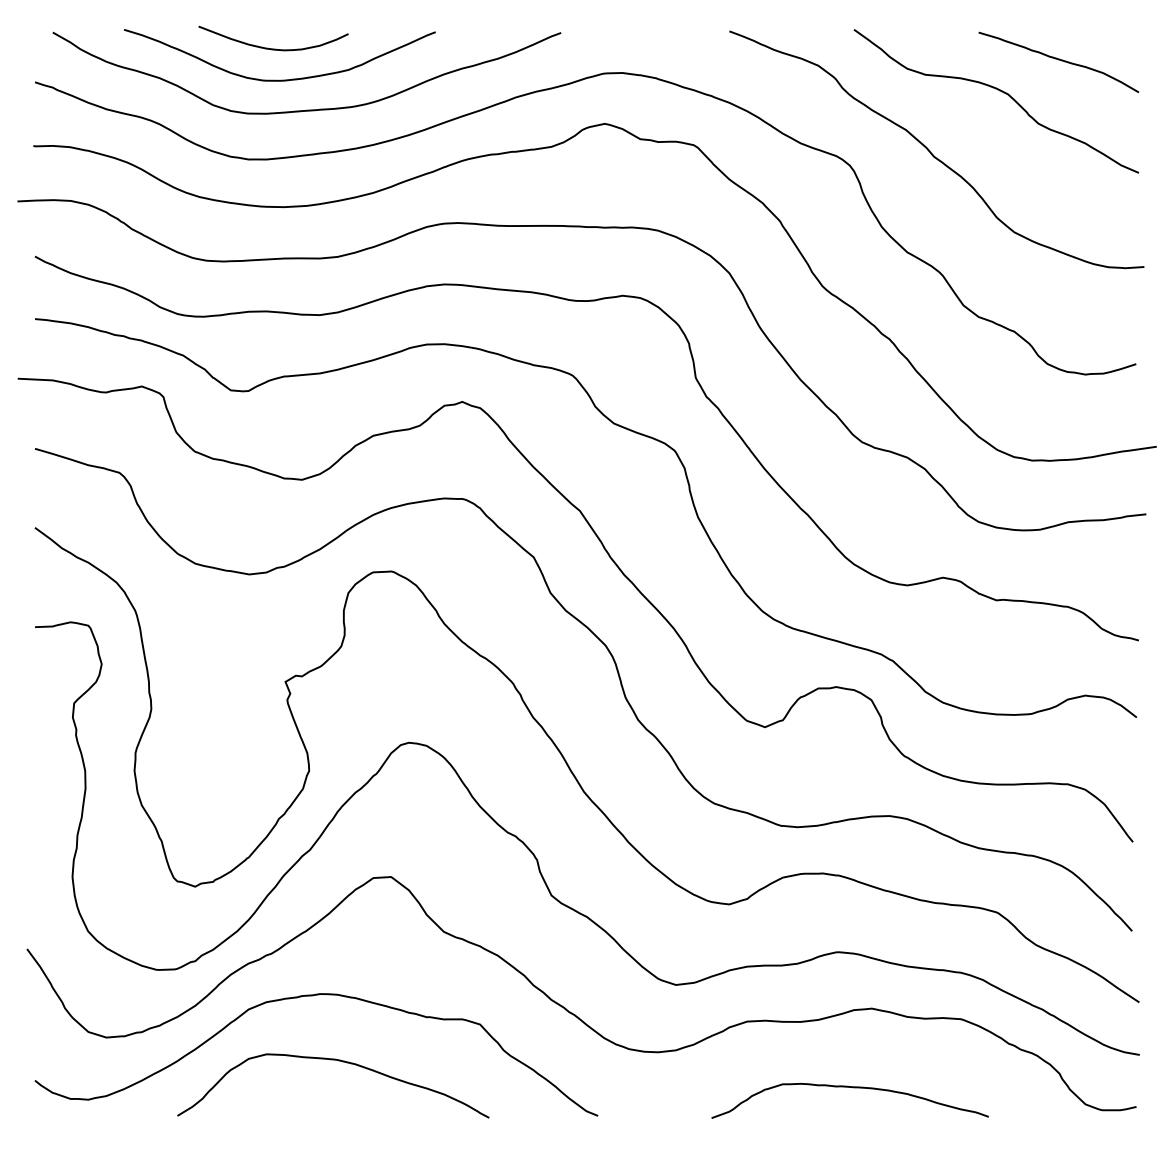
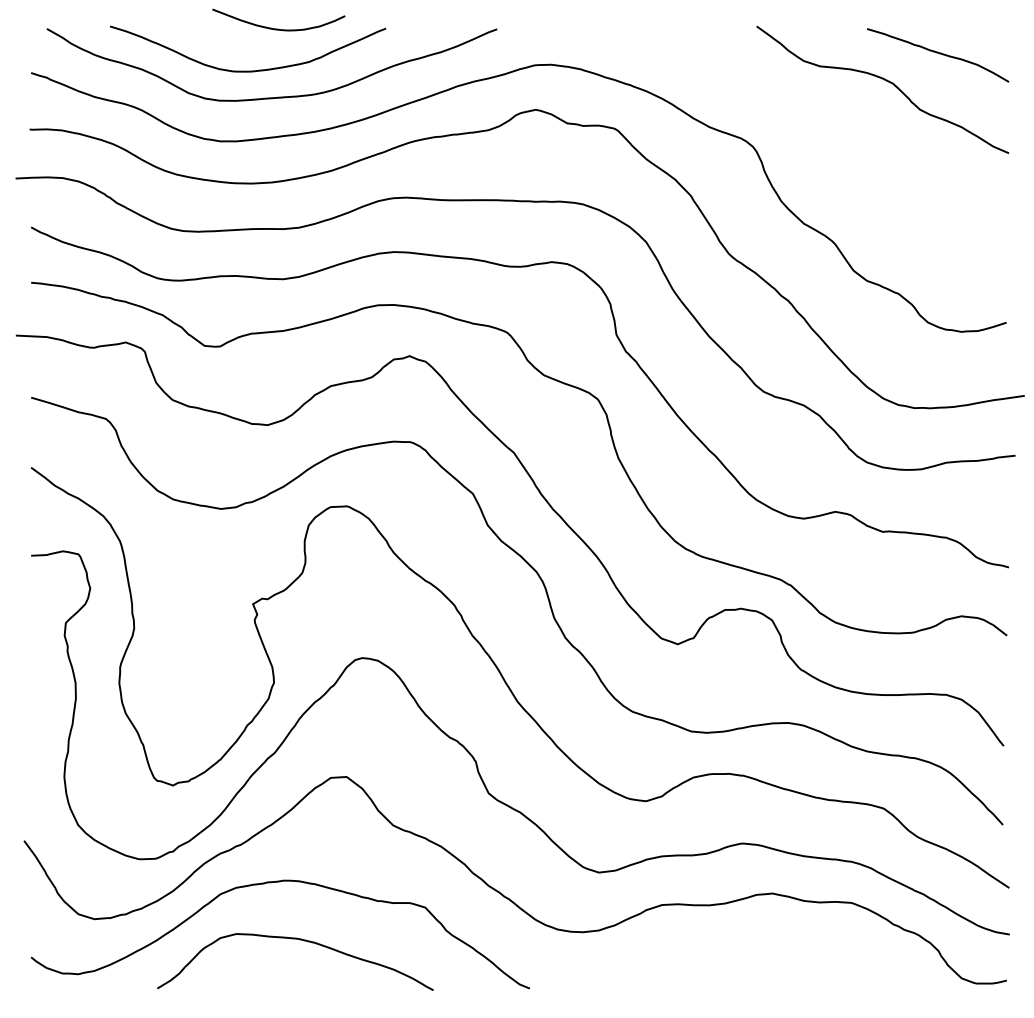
curve: (273, 48) -> (278, 28), moved
curve: (932, 153) -> (826, 136), removed
curve: (852, 1088) -> (755, 964), removed

